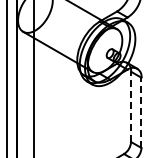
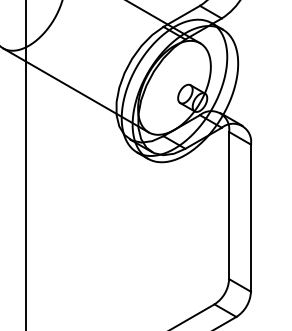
line: (131, 106) -> (230, 204), dashed -> solid
line: (141, 112) -> (250, 217), dashed -> solid

